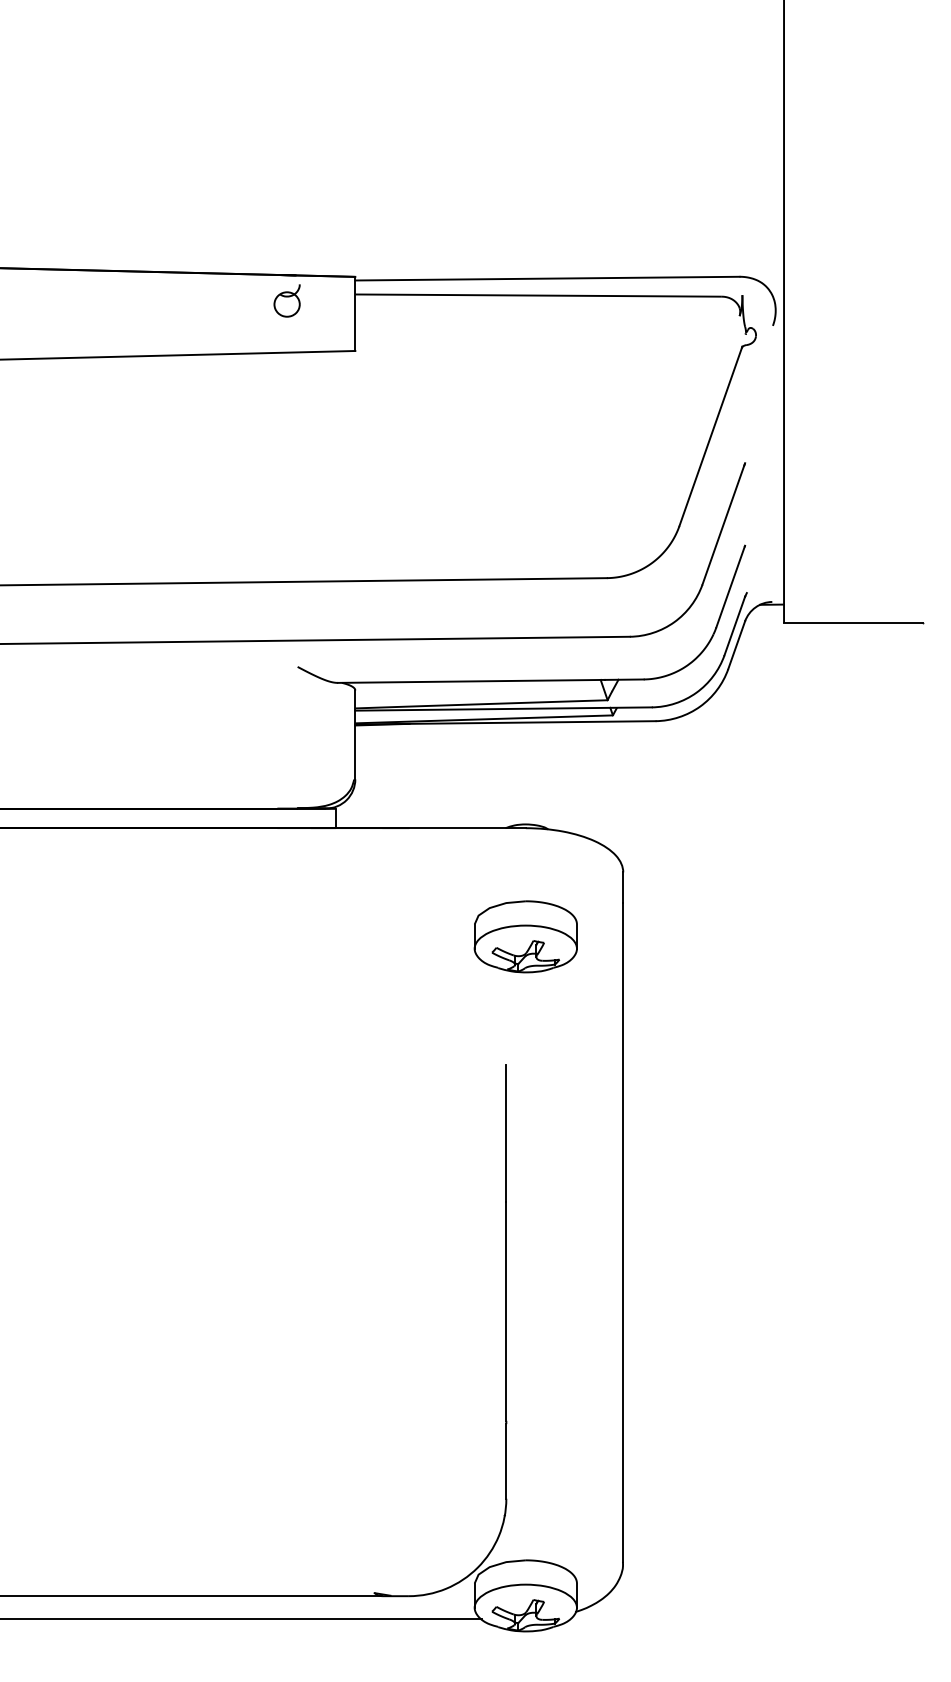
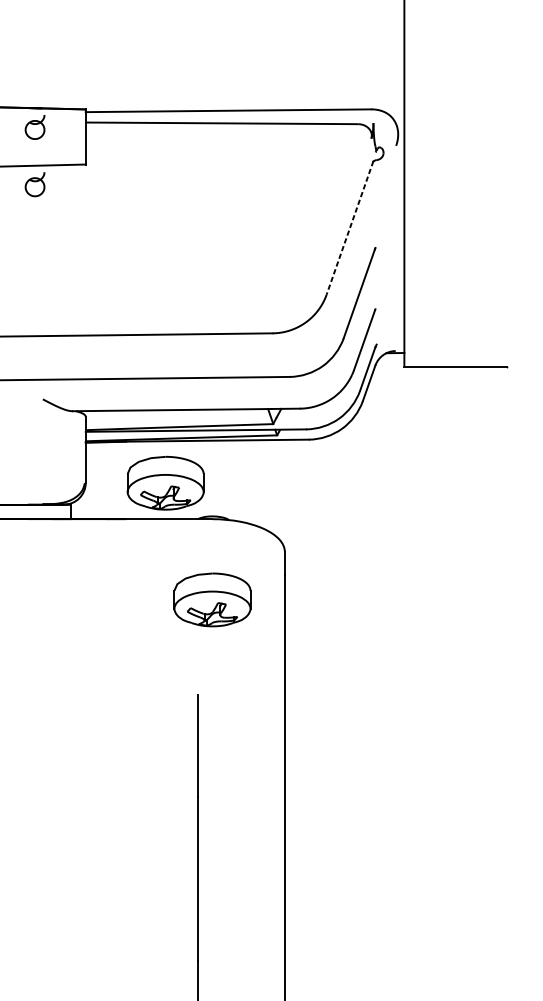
part: (286, 377) -> (34, 184), added
line: (710, 436) -> (349, 228), solid -> dashed
part: (462, 779) -> (165, 483), added

